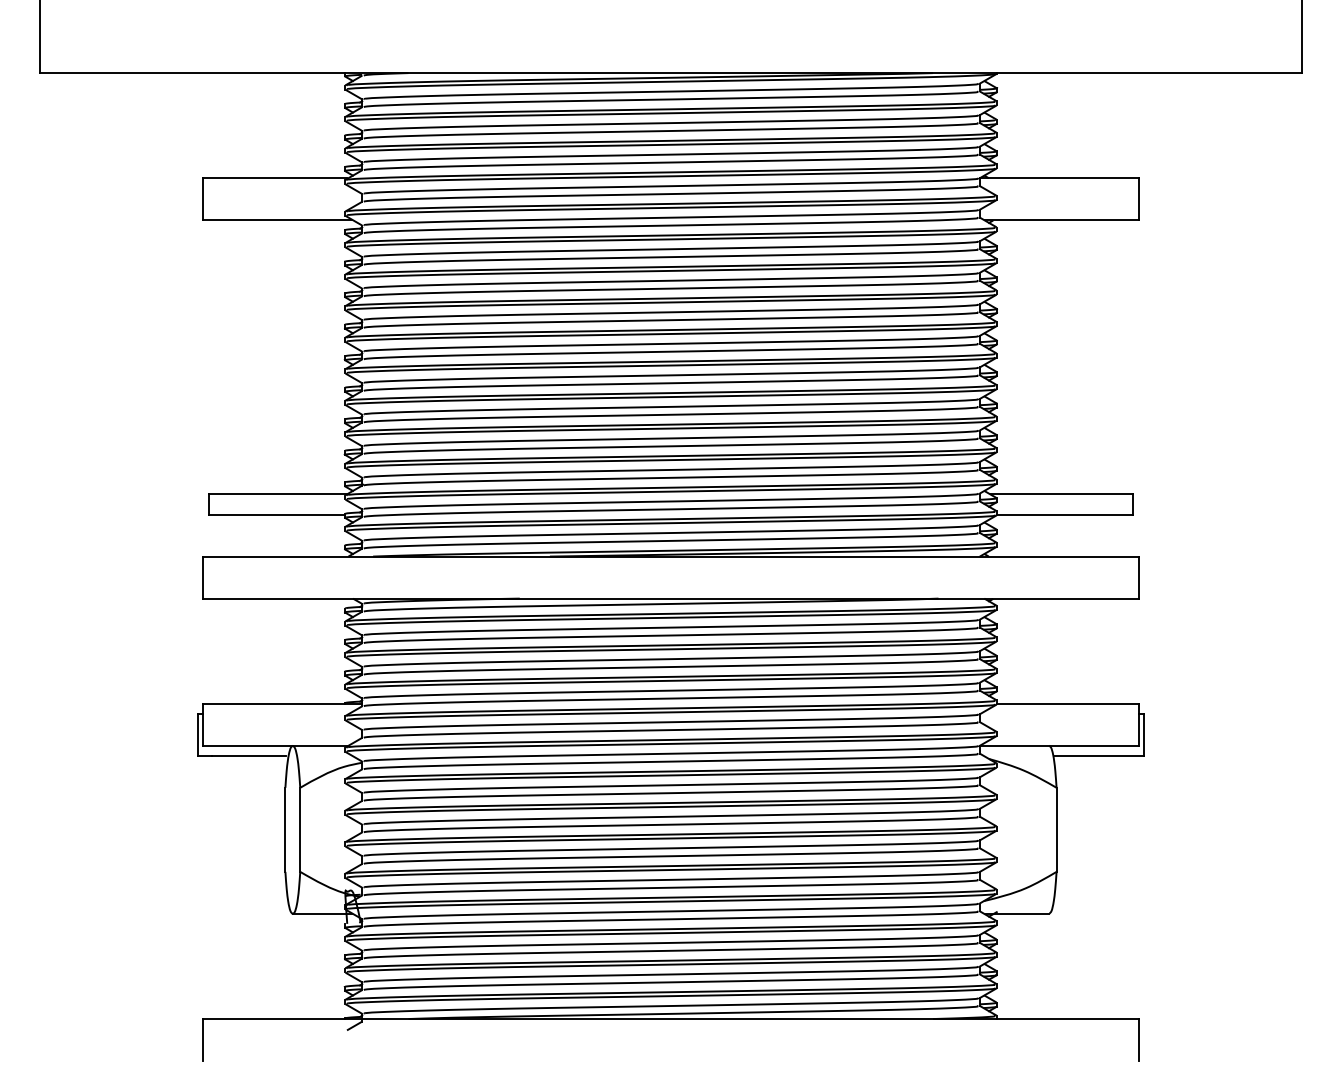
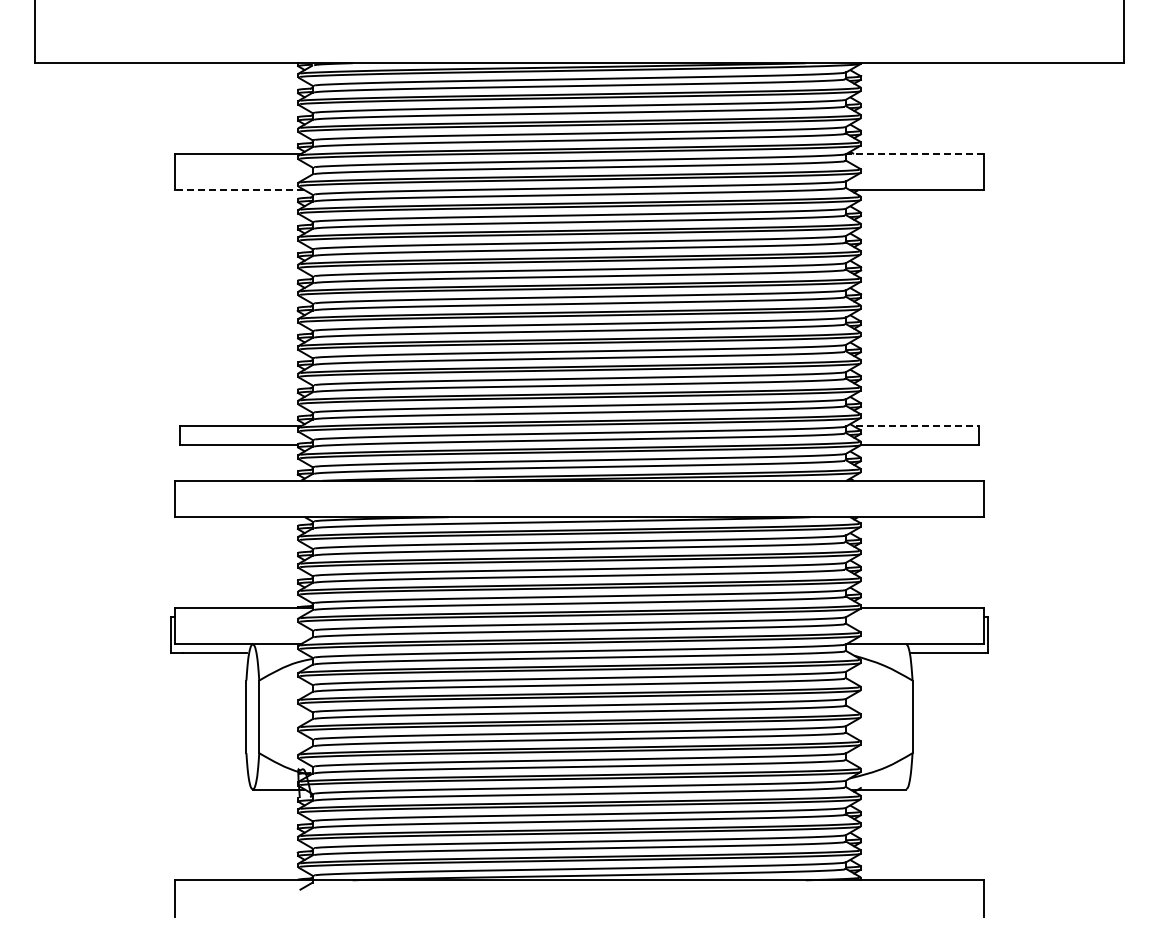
line: (1058, 178) -> (914, 154), solid -> dashed
line: (277, 220) -> (239, 190), solid -> dashed
line: (1062, 493) -> (917, 426), solid -> dashed

